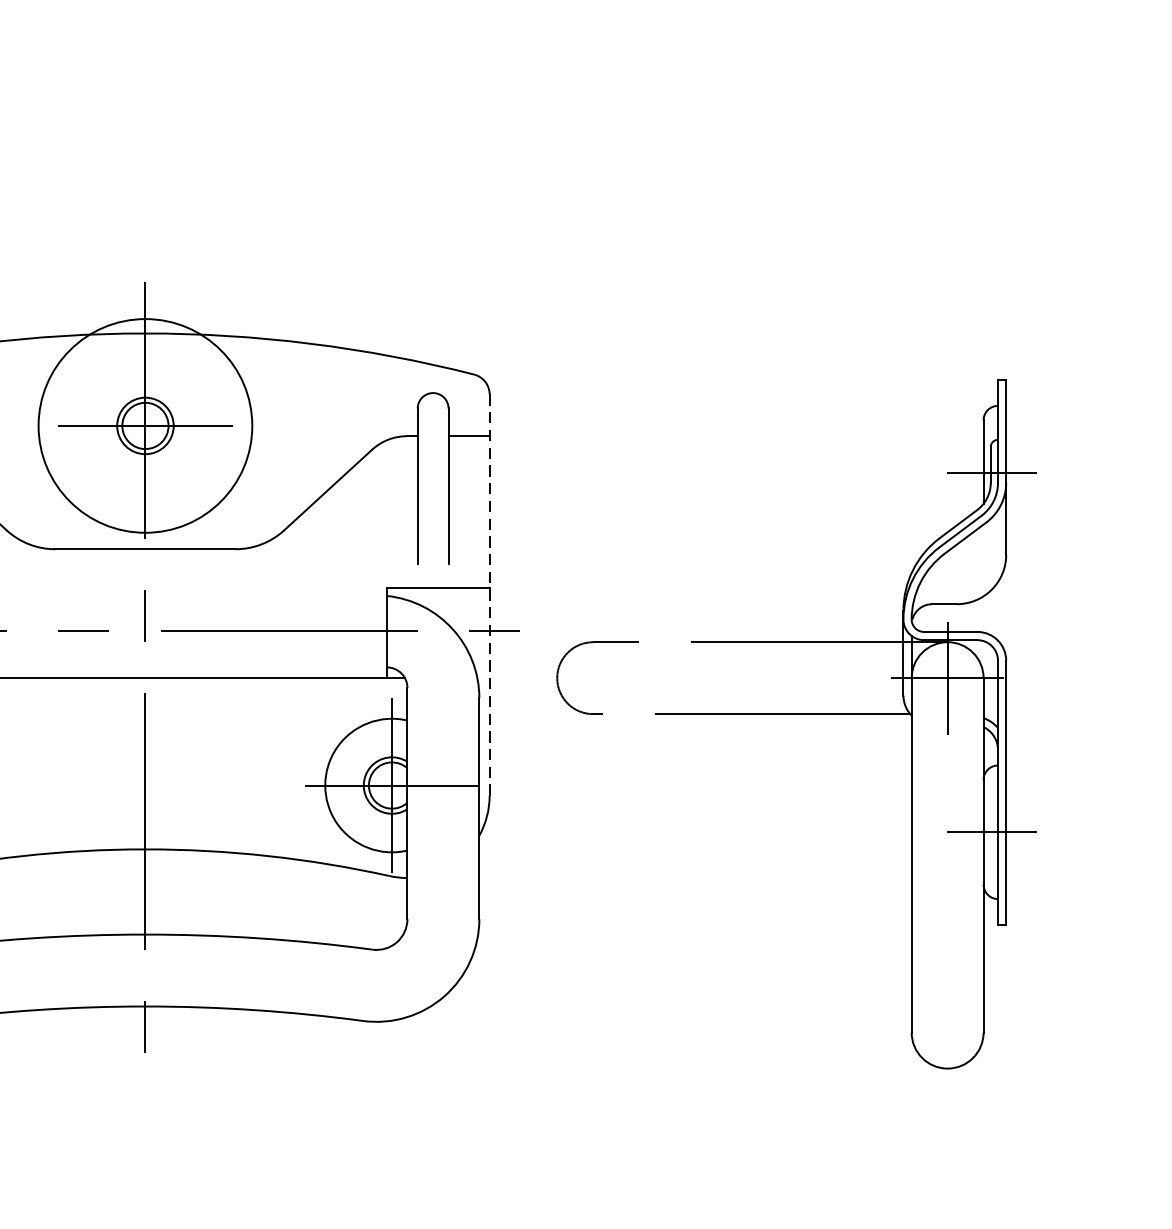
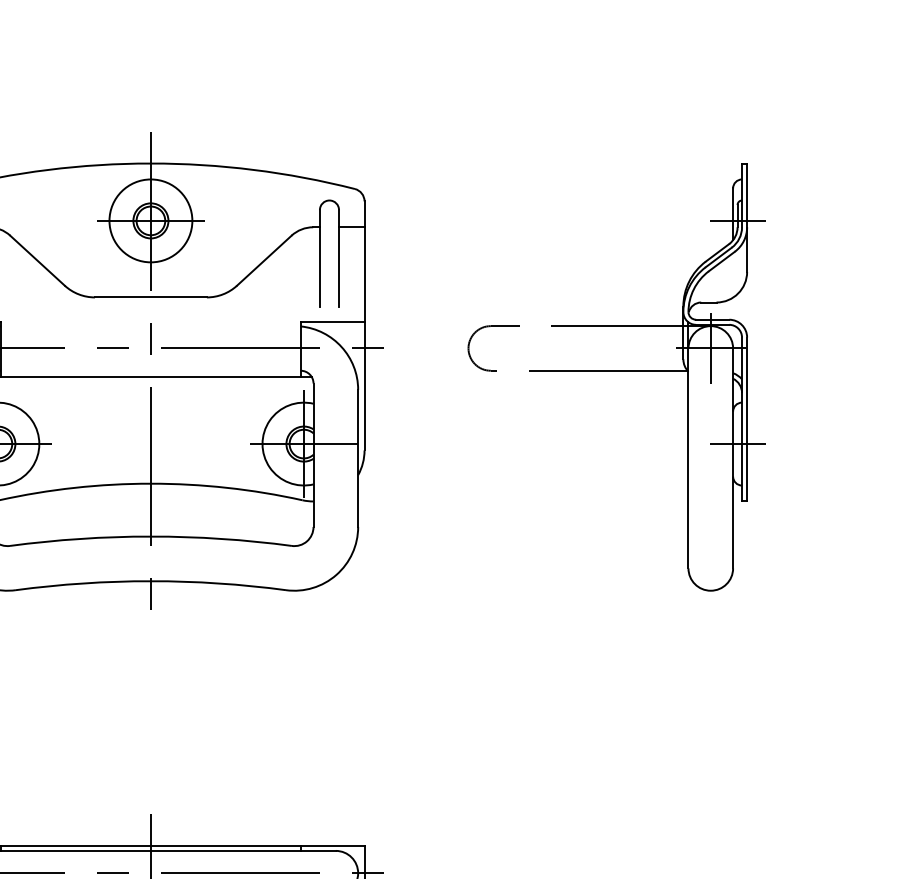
circle: (144, 425) -> (150, 220), size x0.62
line: (489, 594) -> (364, 325), dashed -> solid
part: (795, 724) -> (616, 377), moved

